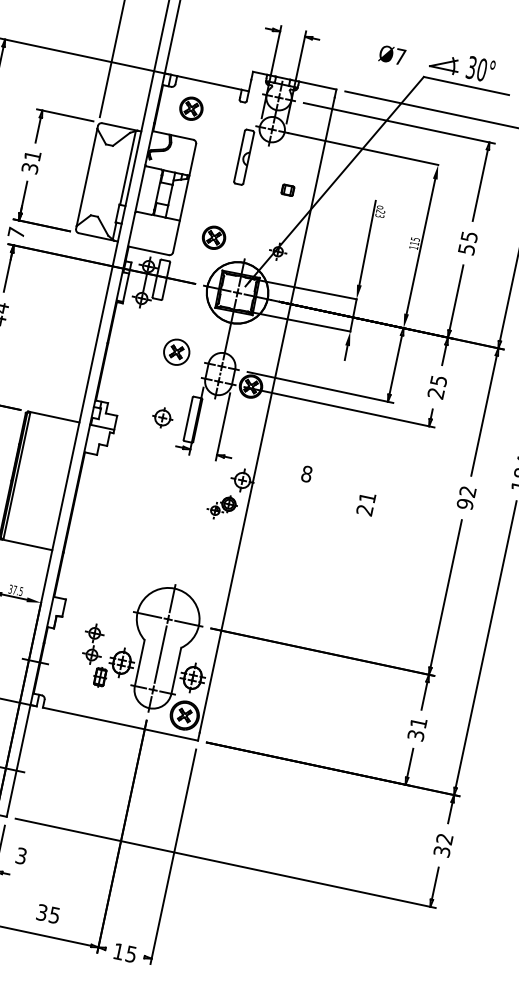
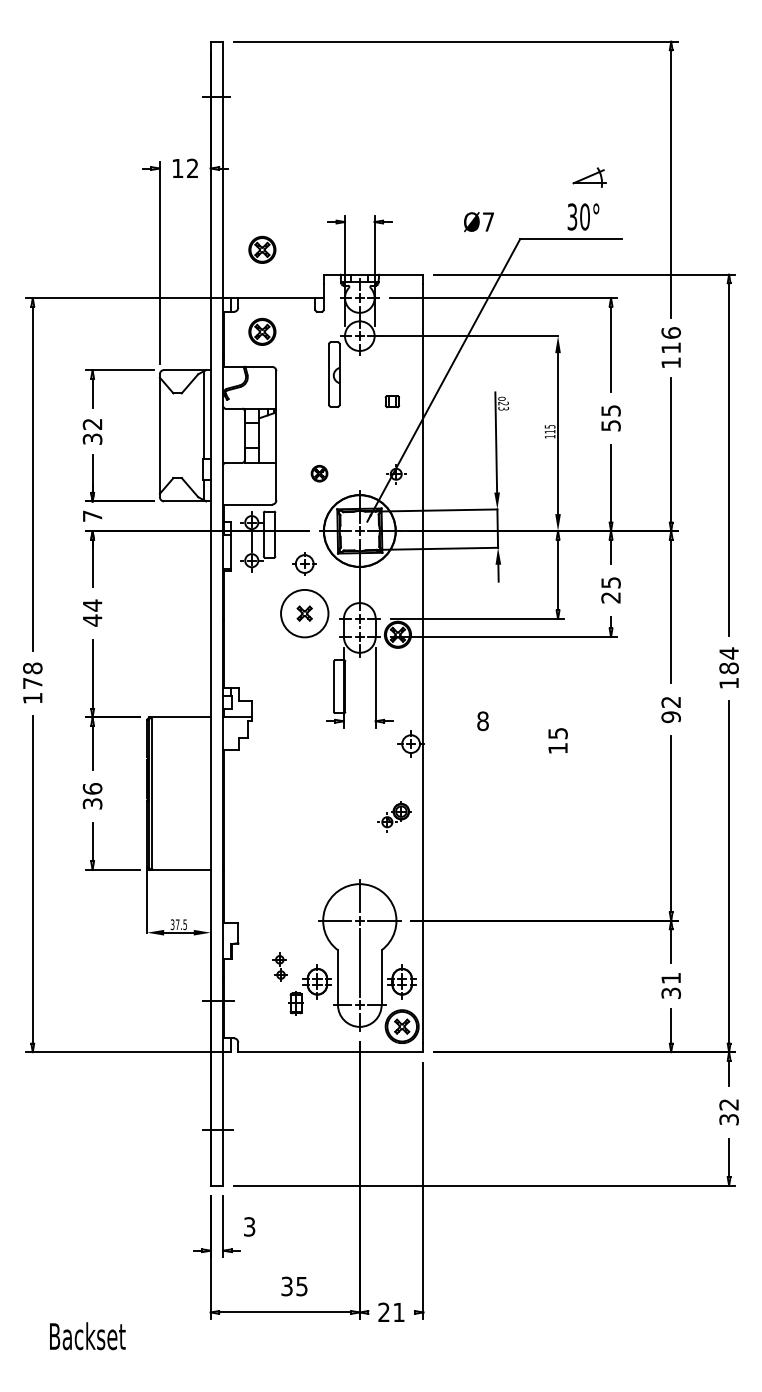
part: (206, 39) -> (262, 249), added
part: (444, 64) -> (589, 177), moved
text: (32, 156) -> (92, 424), 31 -> 32
part: (214, 237) -> (319, 473), size x0.6
circle: (176, 352) -> (304, 613), size x1.6
part: (162, 417) -> (304, 563), moved
text: (365, 504) -> (557, 741), 21 -> 15
part: (222, 507) -> (394, 816), moved
part: (93, 644) -> (280, 967), size x0.6
text: (124, 953) -> (391, 1312), 15 -> 21

